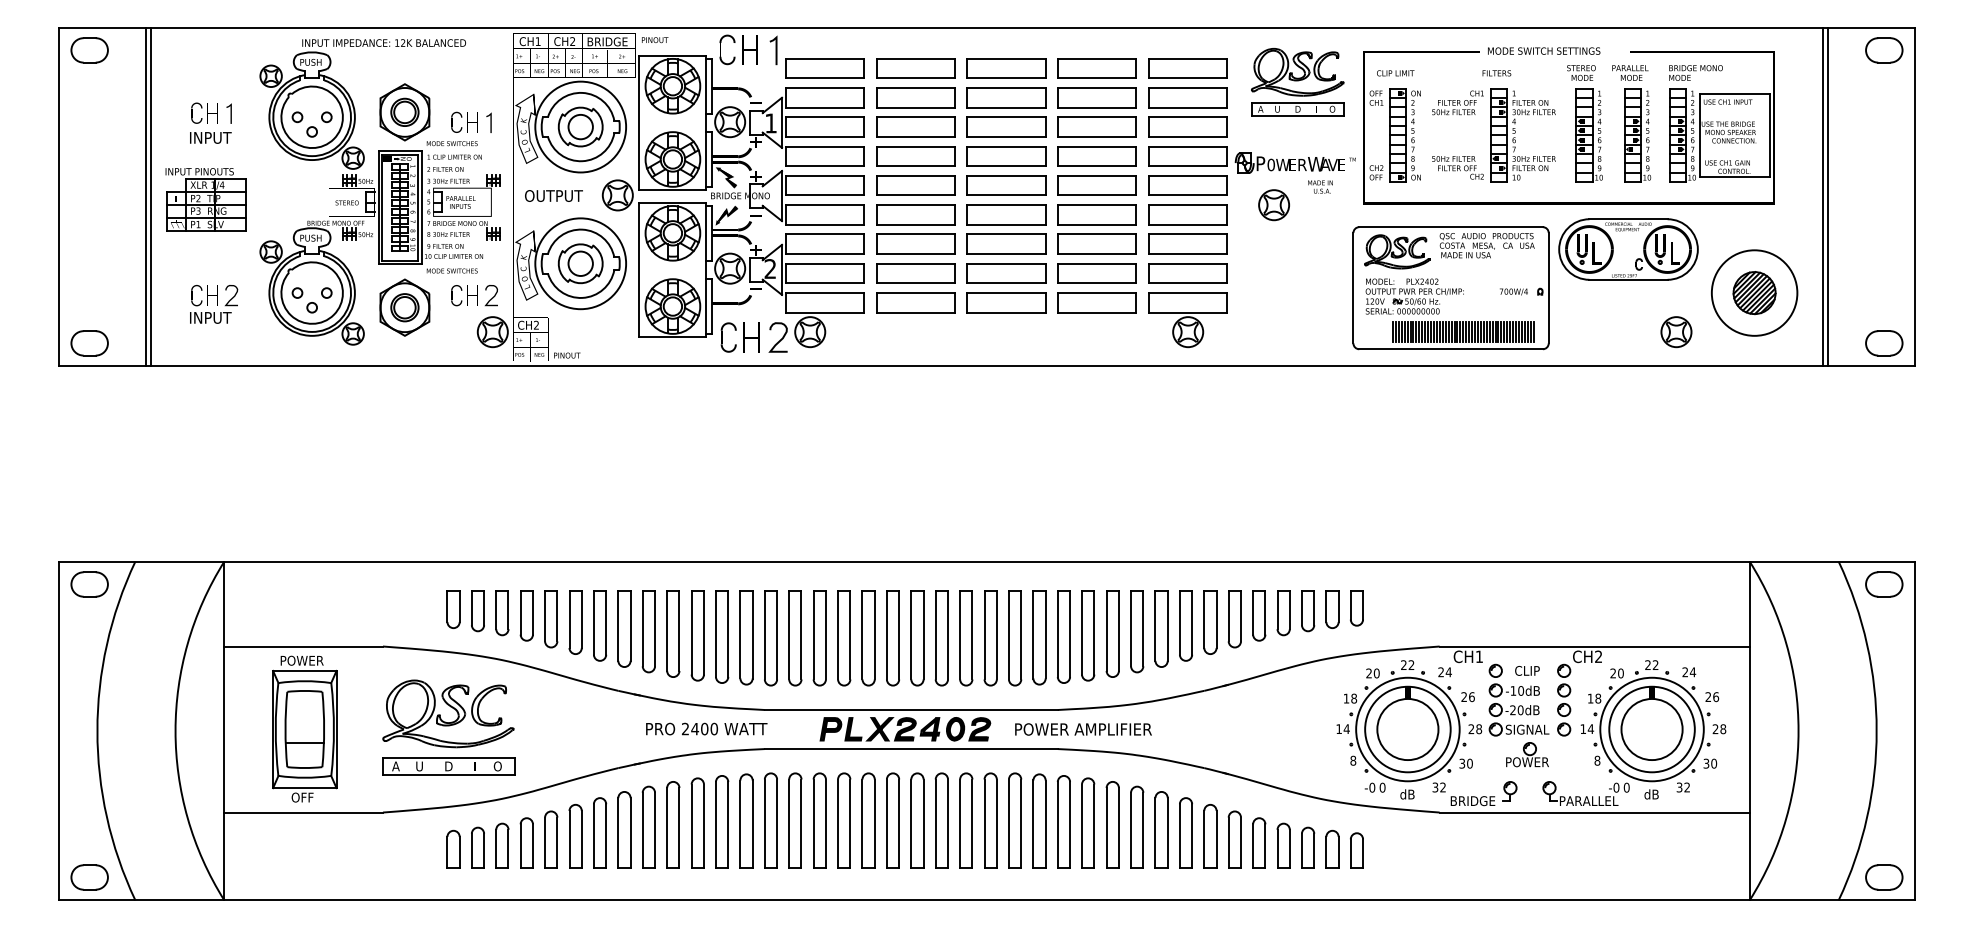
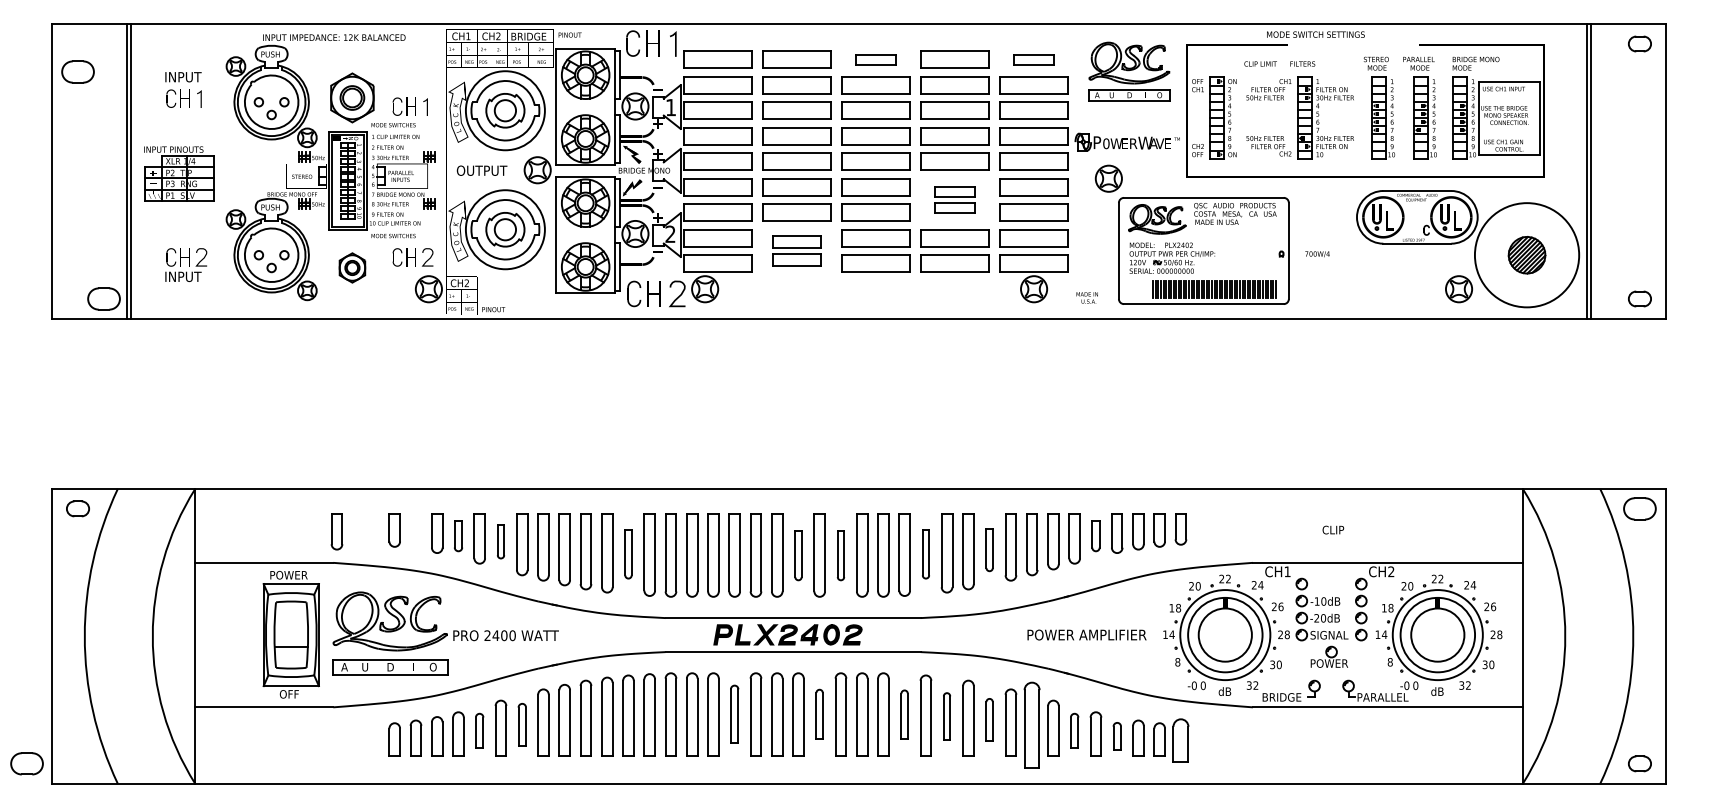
part: (89, 49) -> (77, 71), moved
part: (1883, 49) -> (1639, 43), size x0.7
text: (1543, 50) -> (1315, 34), moved
part: (1005, 68) -> (875, 59), size x0.6
part: (1187, 68) -> (1033, 59), size x0.6
text: (1395, 72) -> (1260, 63), moved
text: (210, 138) -> (183, 77), moved
text: (1319, 186) -> (1086, 297), moved
part: (1096, 229) -> (954, 199), size x0.6
part: (915, 287) -> (796, 250), size x0.7
part: (1450, 287) -> (1203, 250), moved
circle: (1753, 293) -> (1526, 255), size x1.4
part: (405, 307) -> (352, 267), size x0.6
part: (89, 342) -> (103, 298), moved
part: (1883, 342) -> (1639, 298), size x0.7
part: (89, 584) -> (77, 508), size x0.7
part: (477, 610) -> (336, 531), moved
part: (526, 615) -> (458, 535), size x0.7
part: (1258, 615) -> (1095, 535), size x0.7
part: (575, 621) -> (500, 541), size x0.6
part: (1136, 631) -> (989, 549), size x0.6
part: (722, 636) -> (628, 554), size x0.6
part: (1063, 636) -> (925, 554), size x0.6
part: (917, 638) -> (798, 555), size x0.6
part: (965, 638) -> (840, 555), size x0.6
text: (1527, 670) -> (1333, 529), moved
part: (303, 728) -> (290, 634), moved
text: (706, 728) -> (505, 635), moved
text: (1082, 728) -> (1086, 634), moved
part: (843, 820) -> (734, 714), size x0.7
part: (941, 820) -> (819, 714), size x0.6
part: (1039, 820) -> (904, 714), size x0.6
part: (1087, 823) -> (946, 716), size x0.6
part: (1136, 826) -> (989, 719), size x0.6
part: (600, 832) -> (522, 724), size x0.7
part: (1186, 832) -> (1032, 724), size x1.4
part: (550, 839) -> (479, 730), size x0.7
part: (1234, 839) -> (1074, 730), size x0.7
part: (1284, 846) -> (1117, 736), size x0.7
part: (1356, 850) -> (1180, 740), size x1.4
part: (89, 877) -> (26, 763), moved
part: (1883, 877) -> (1639, 763), size x0.7

